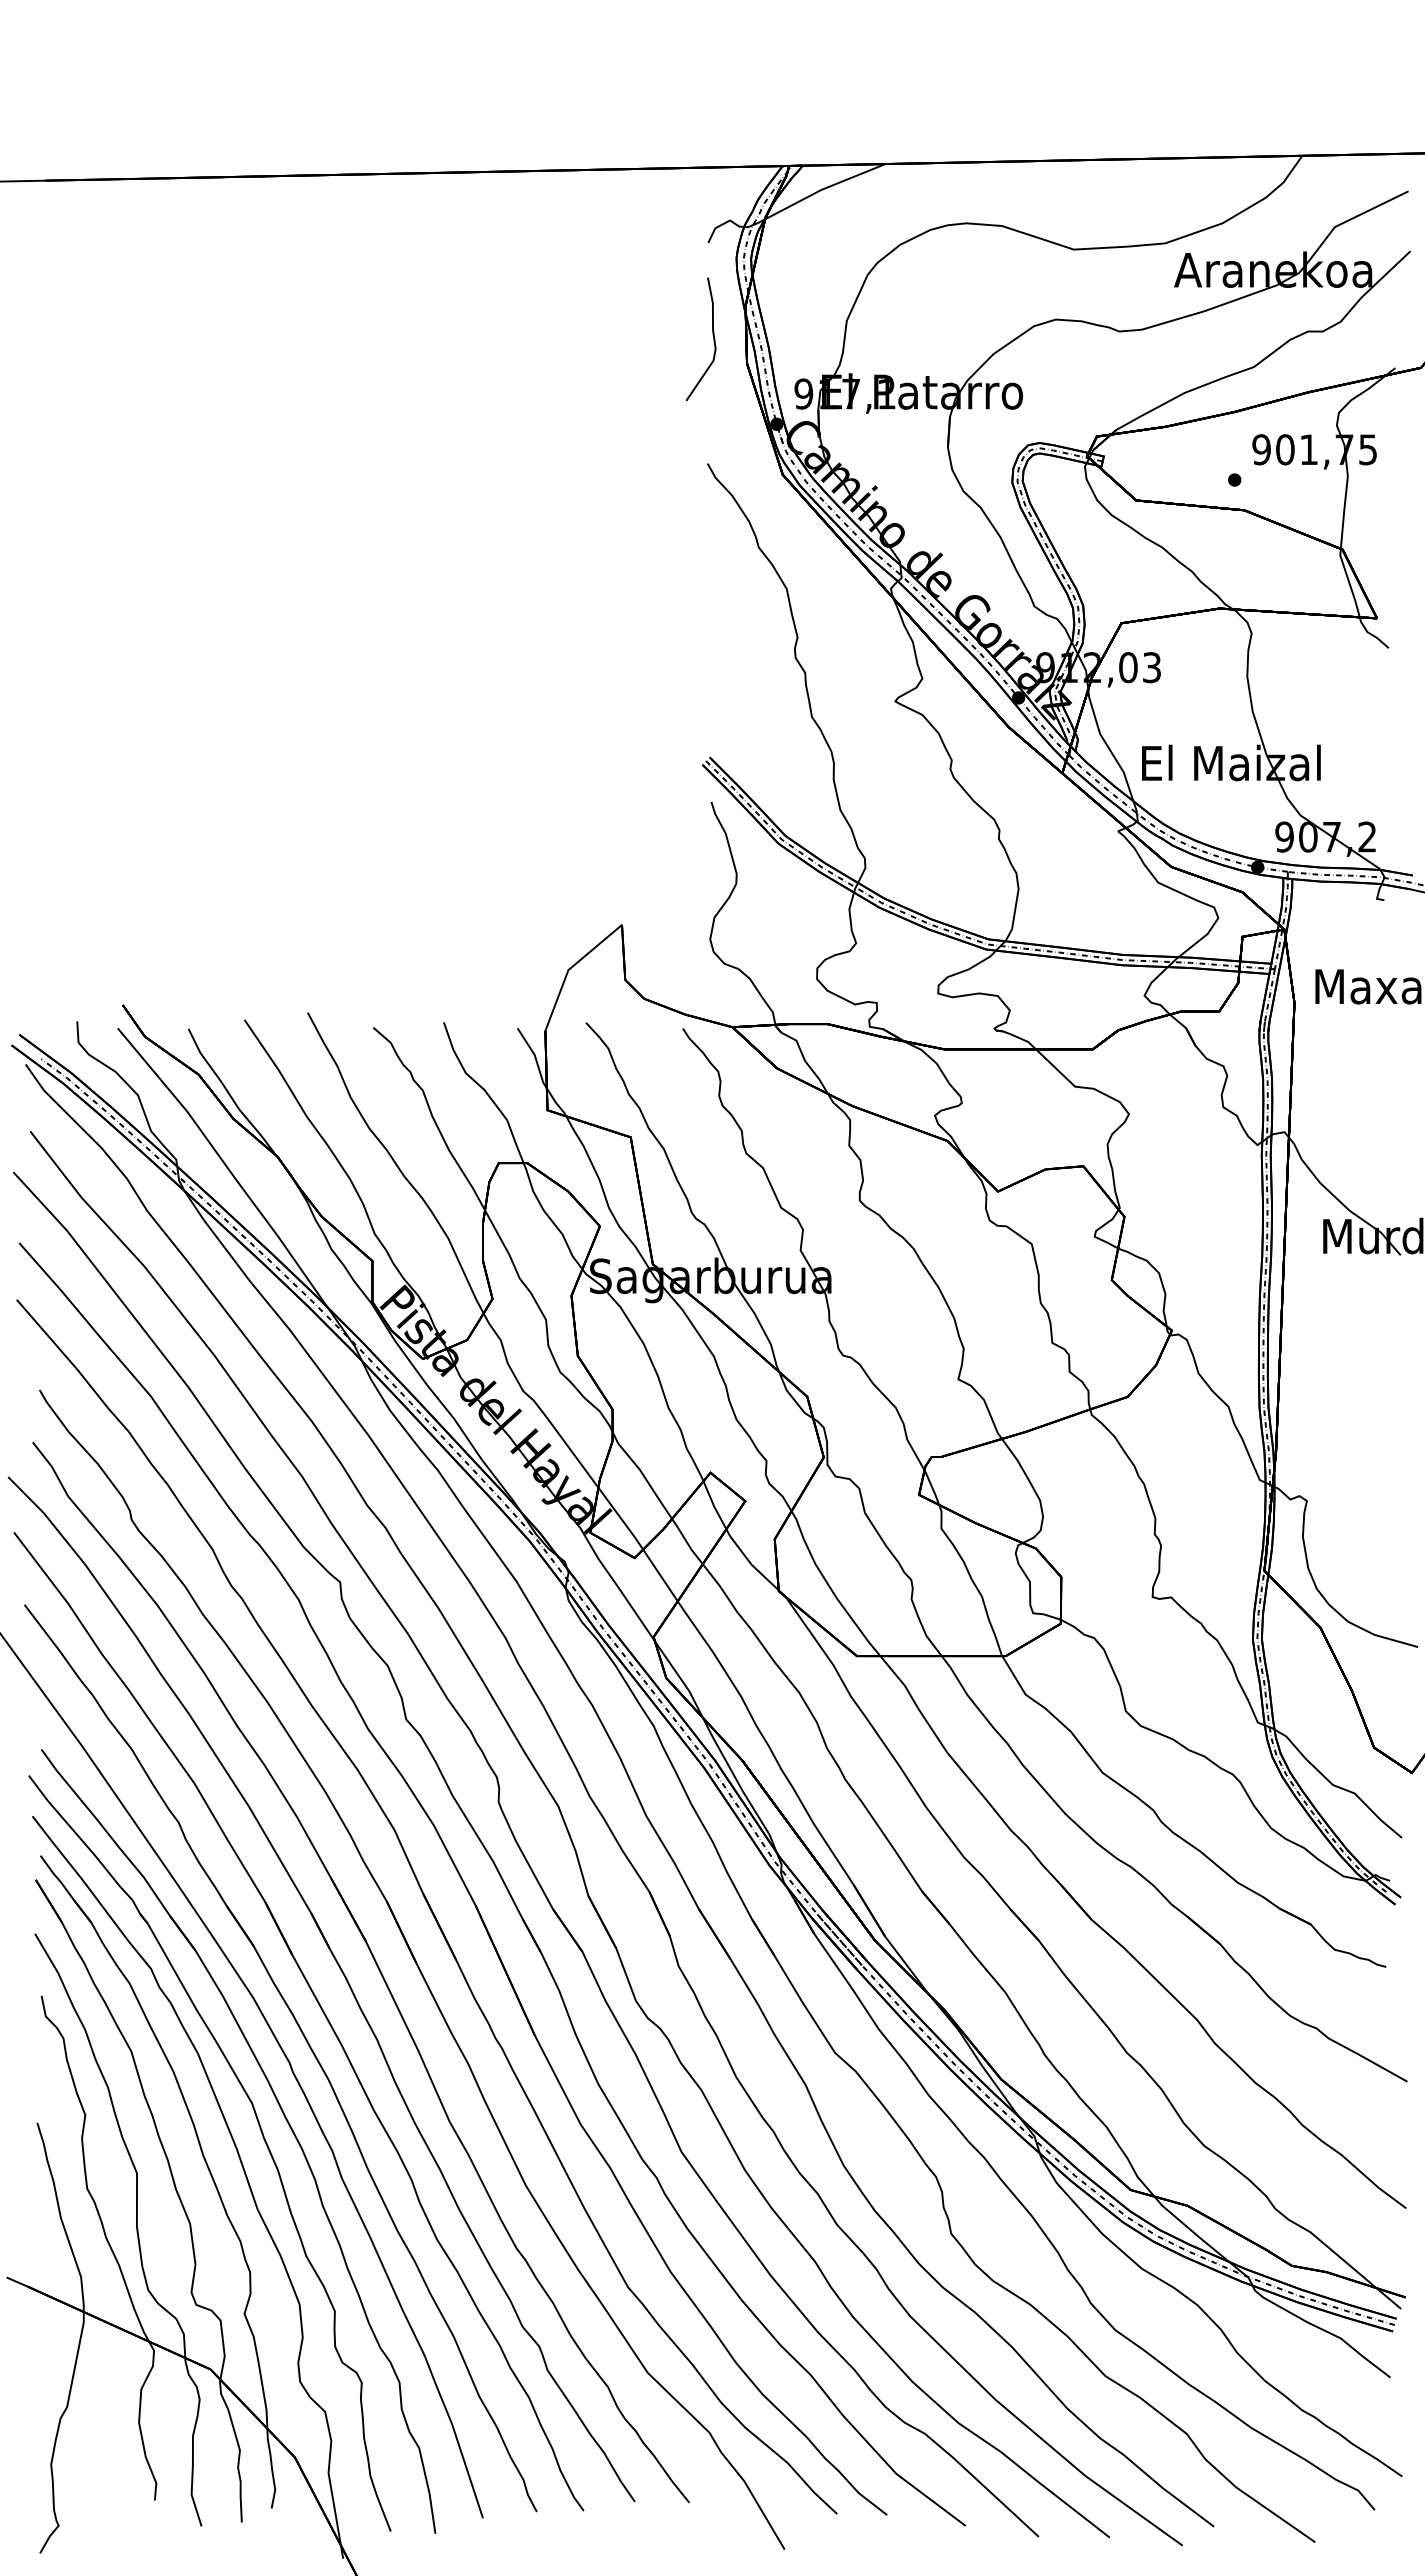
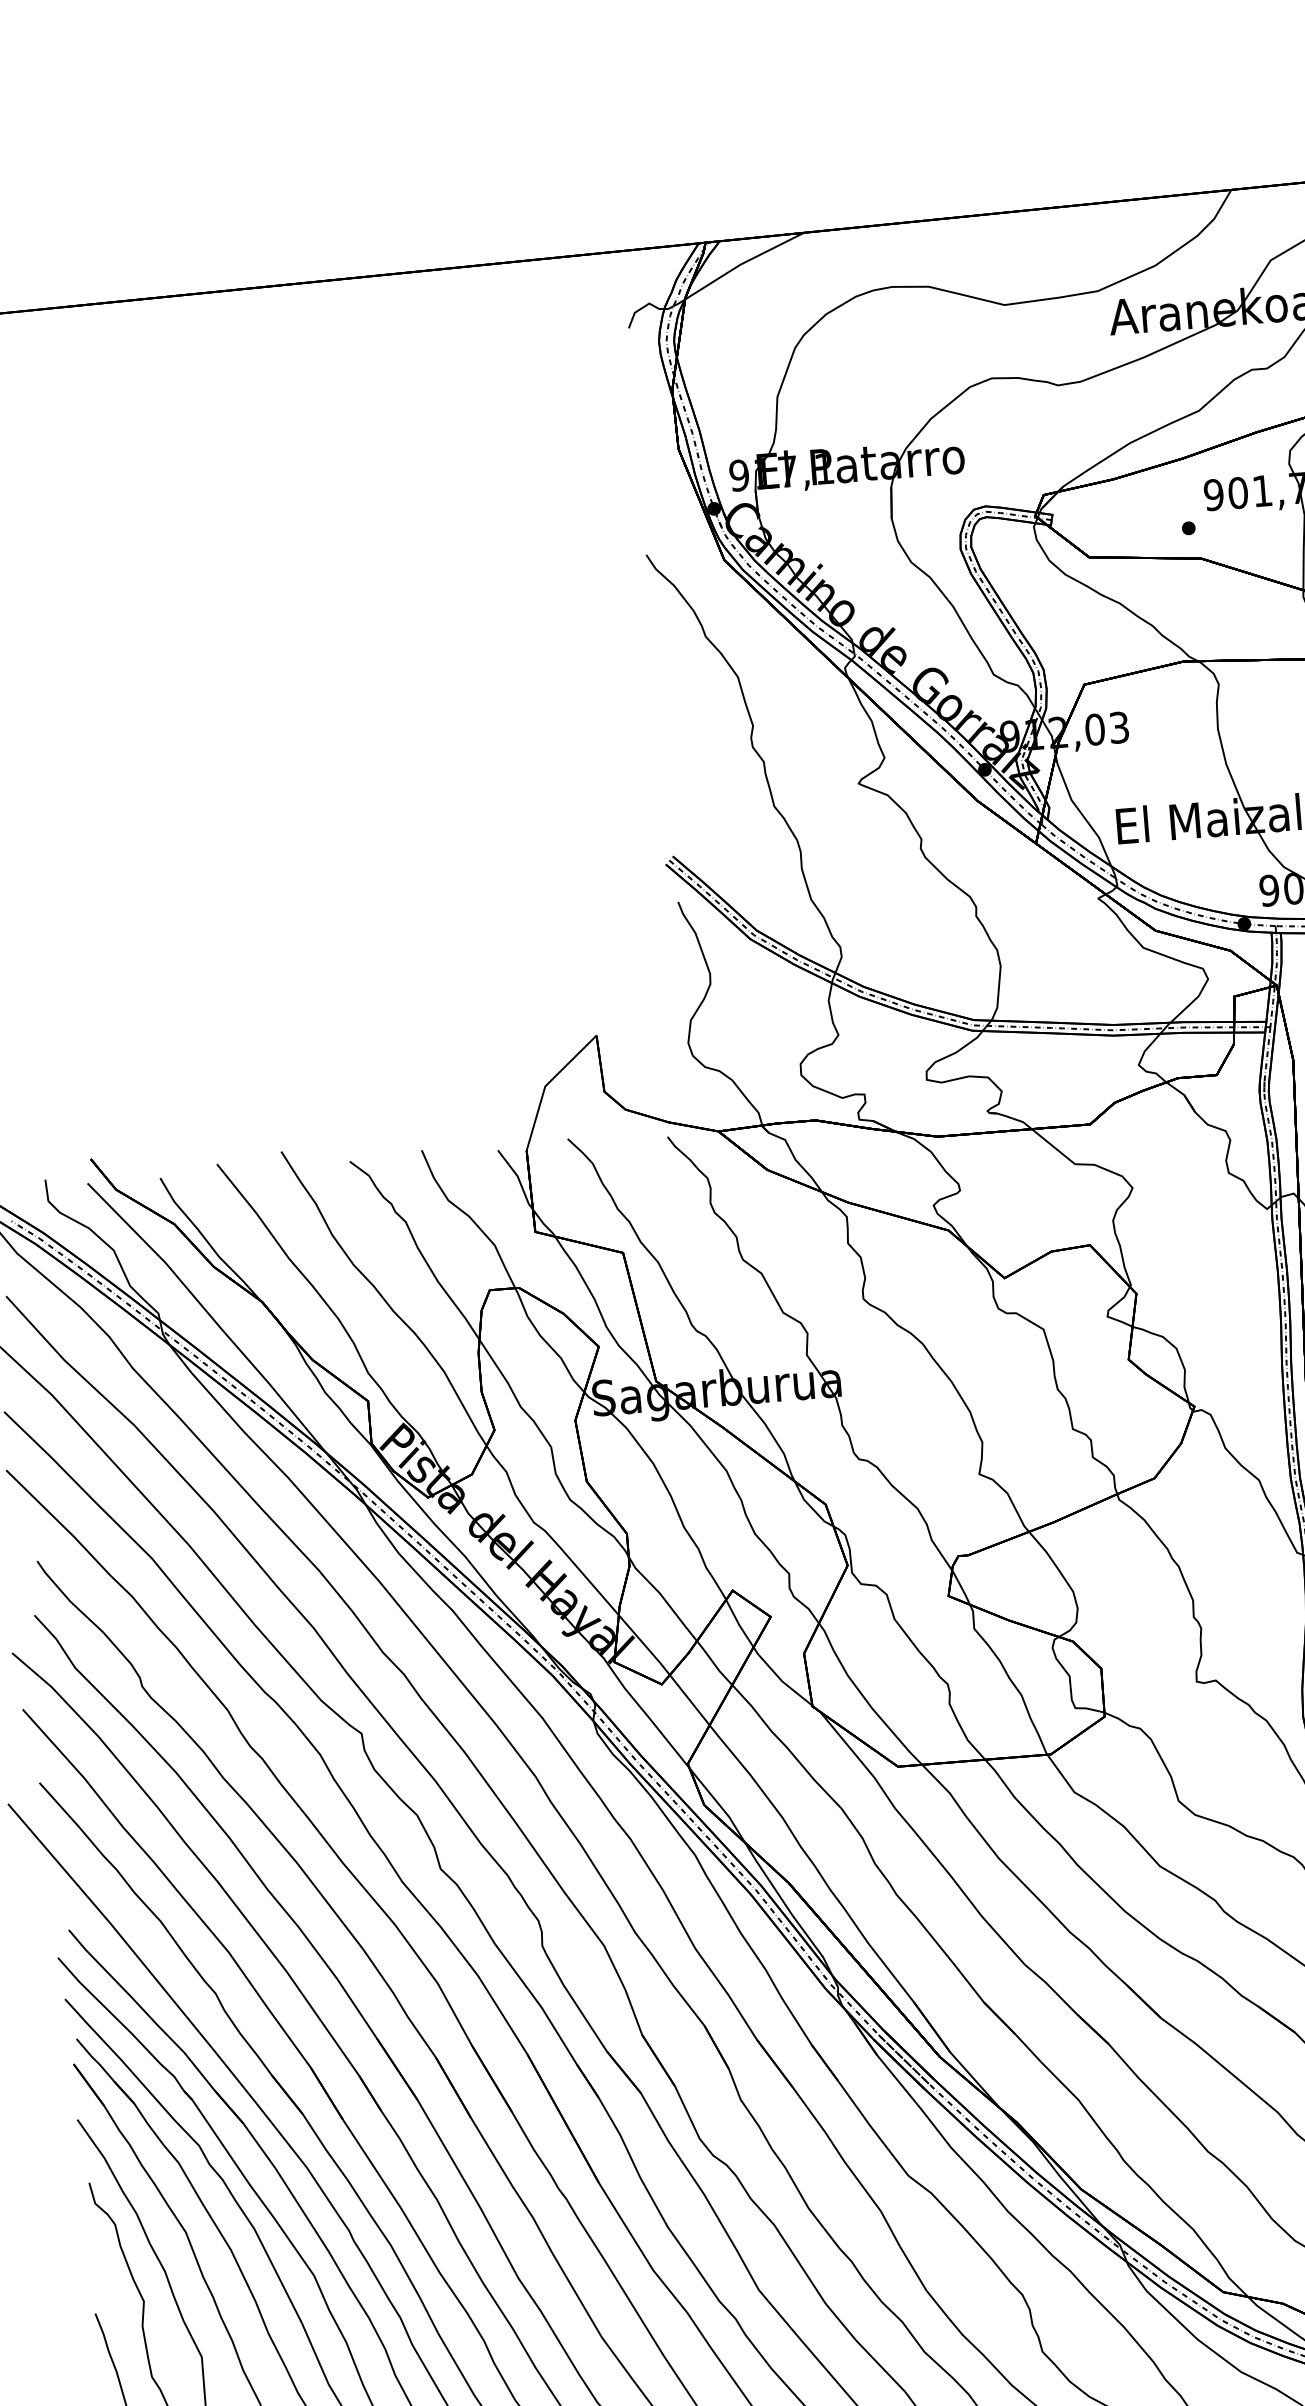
curve: (712, 335) -> (640, 423), removed

